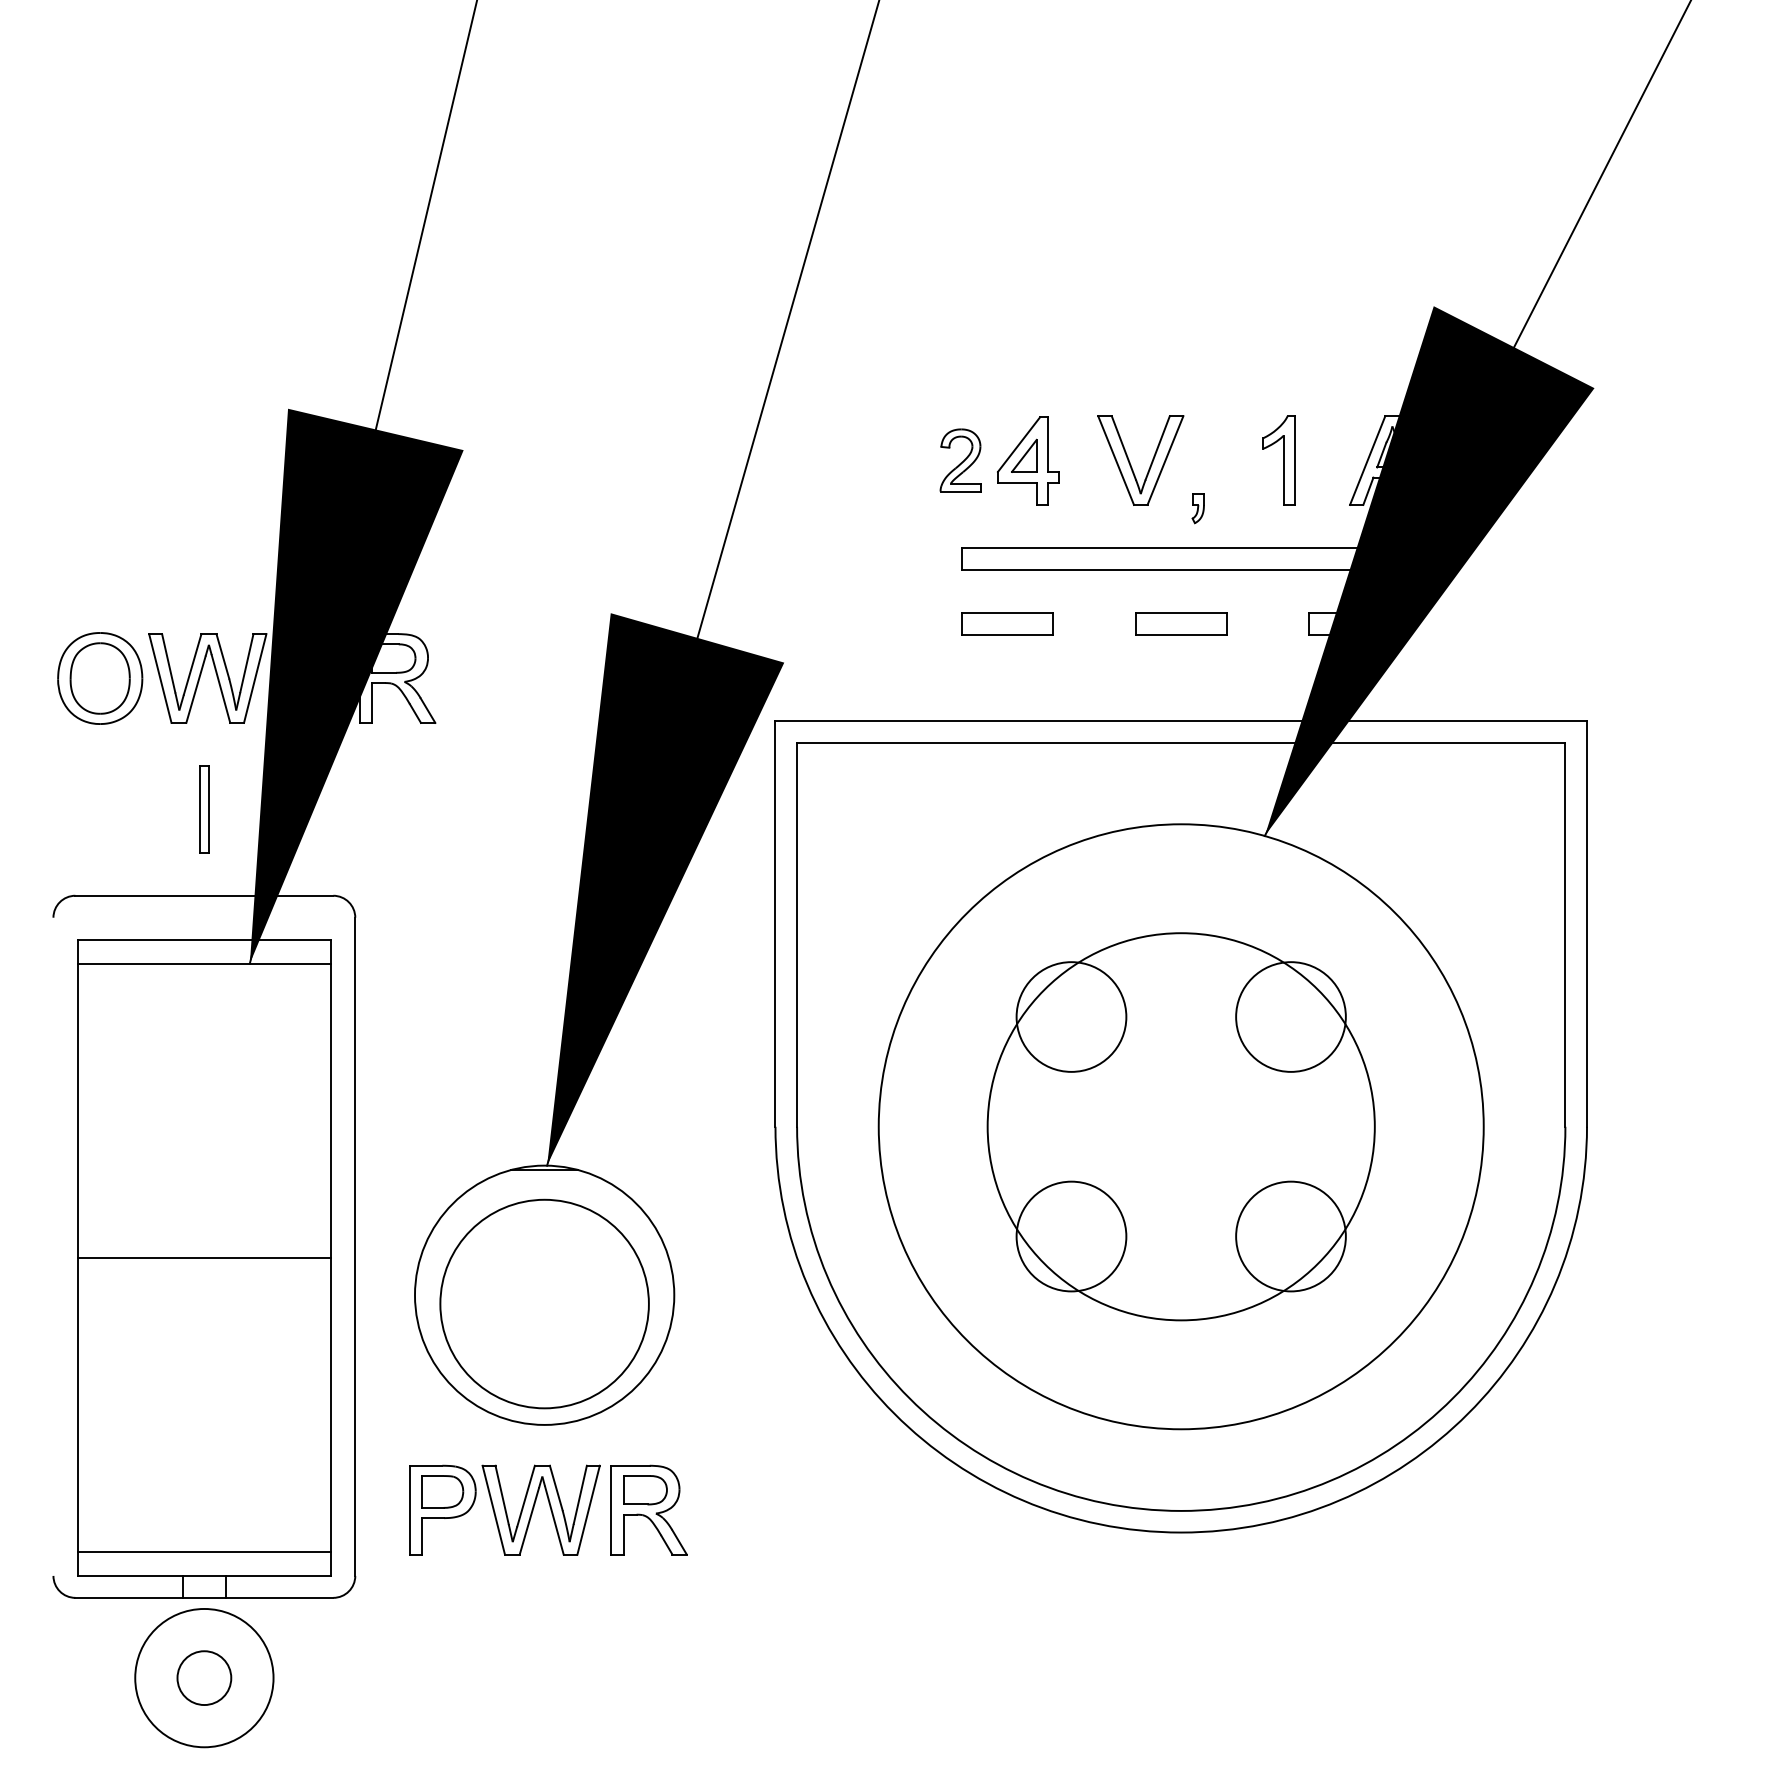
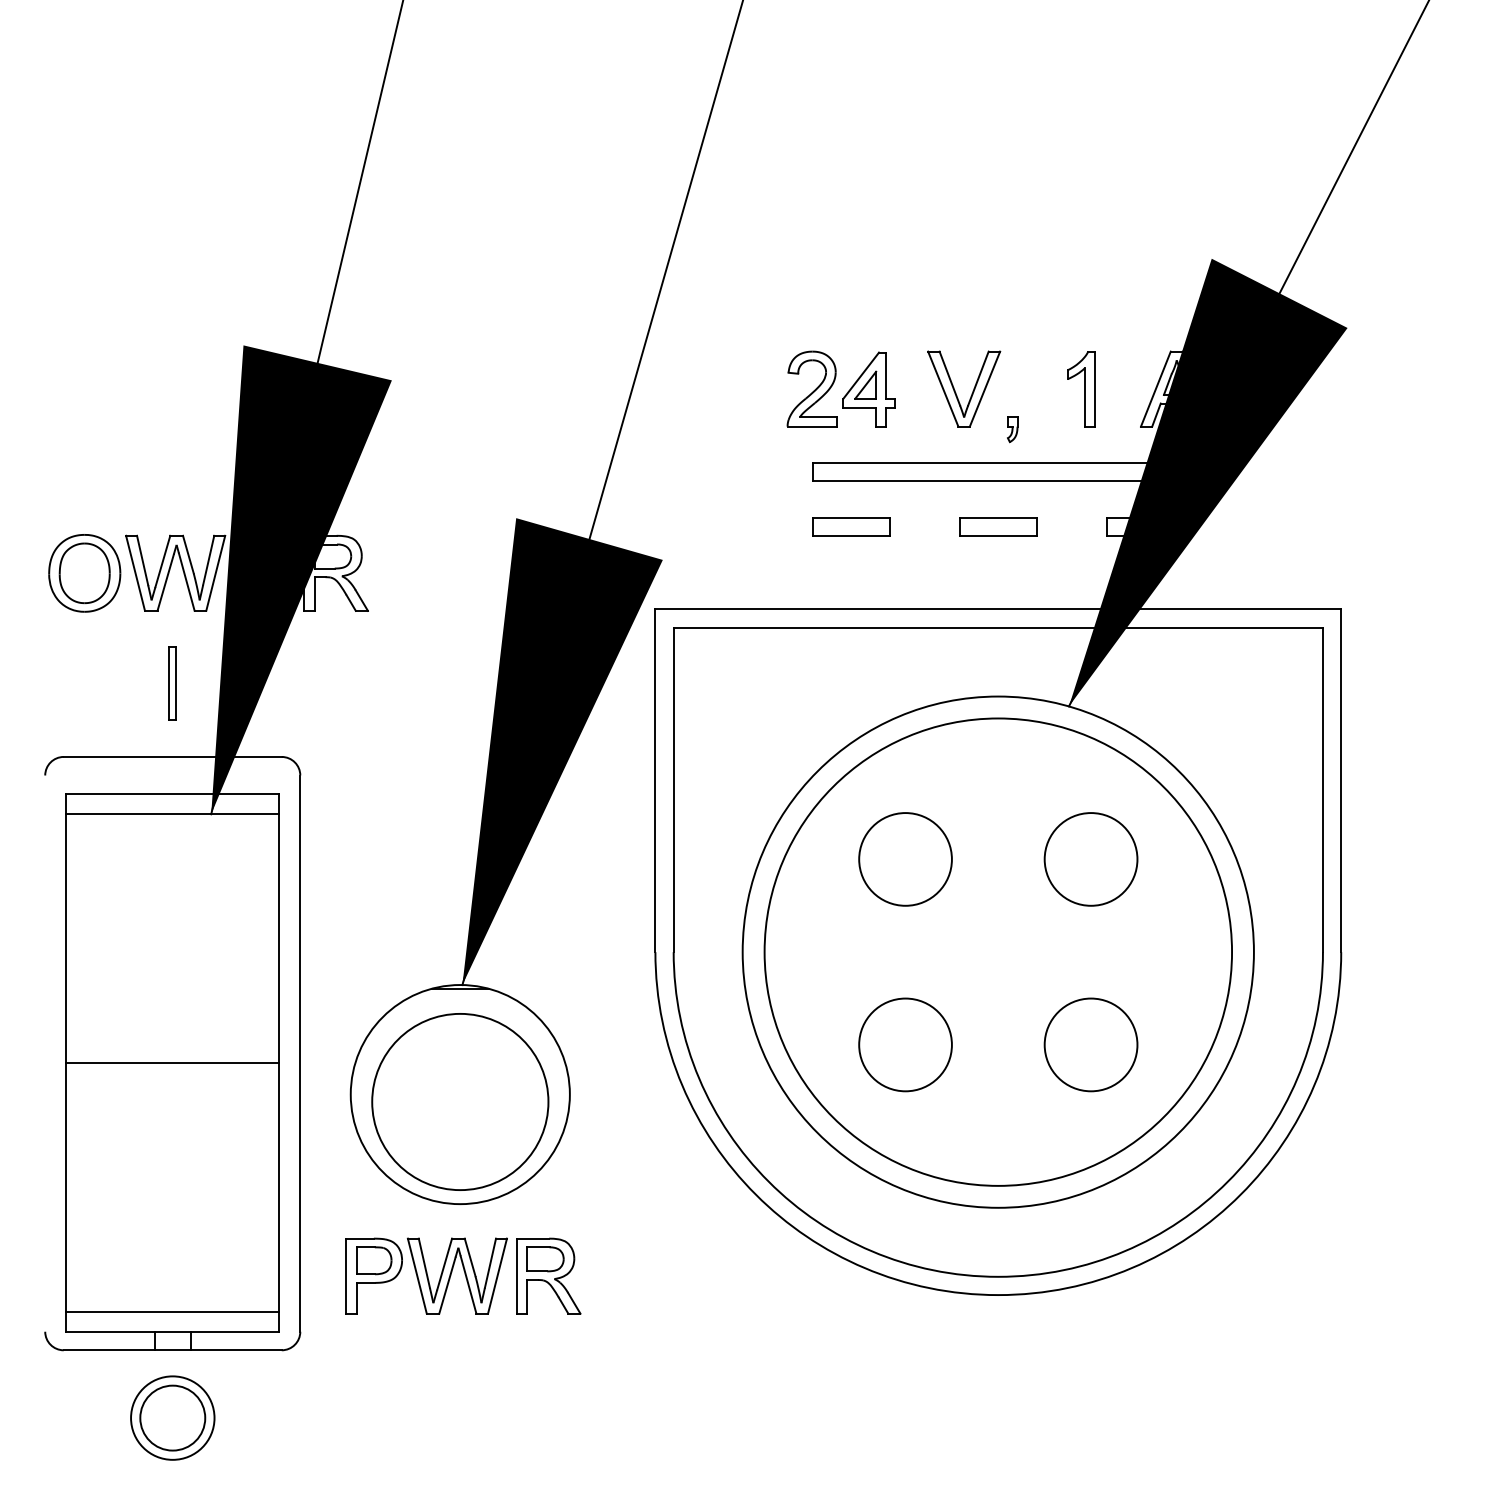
part: (960, 459) -> (811, 388), size x1.43
circle: (1181, 1125) -> (998, 951), size x1.43
circle: (204, 1677) -> (172, 1417), size x0.71
circle: (204, 1677) -> (172, 1417), size x1.43

